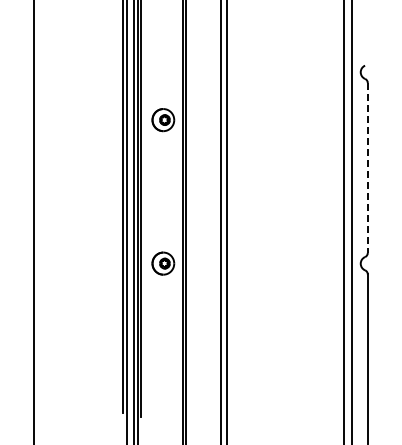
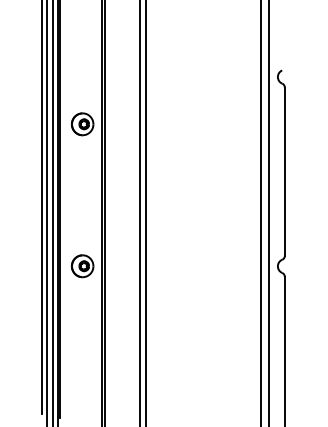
line: (367, 168) -> (284, 172), dashed -> solid

